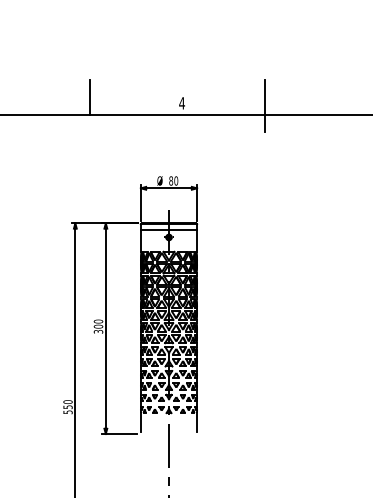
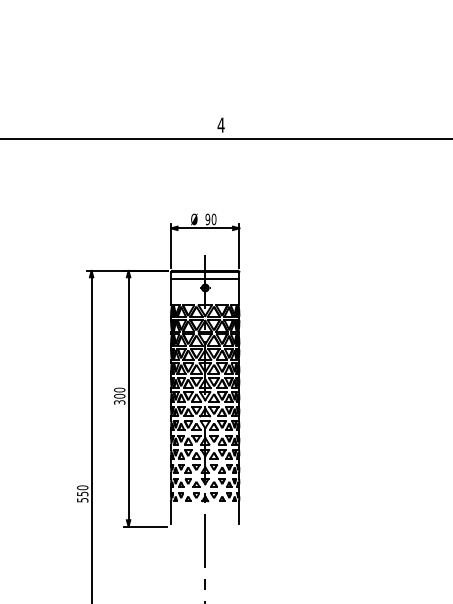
line: (89, 96) -> (108, 116), removed
line: (265, 105) -> (322, 127), removed
text: (171, 180) -> (208, 218), 80 -> 90

